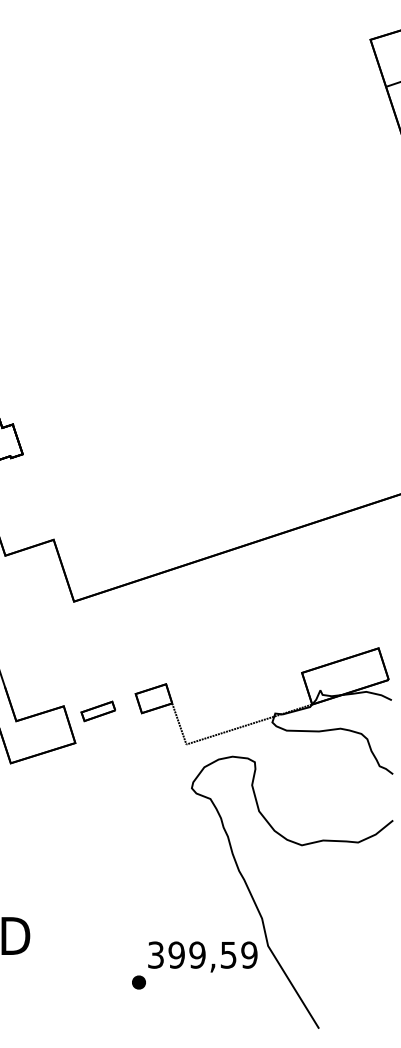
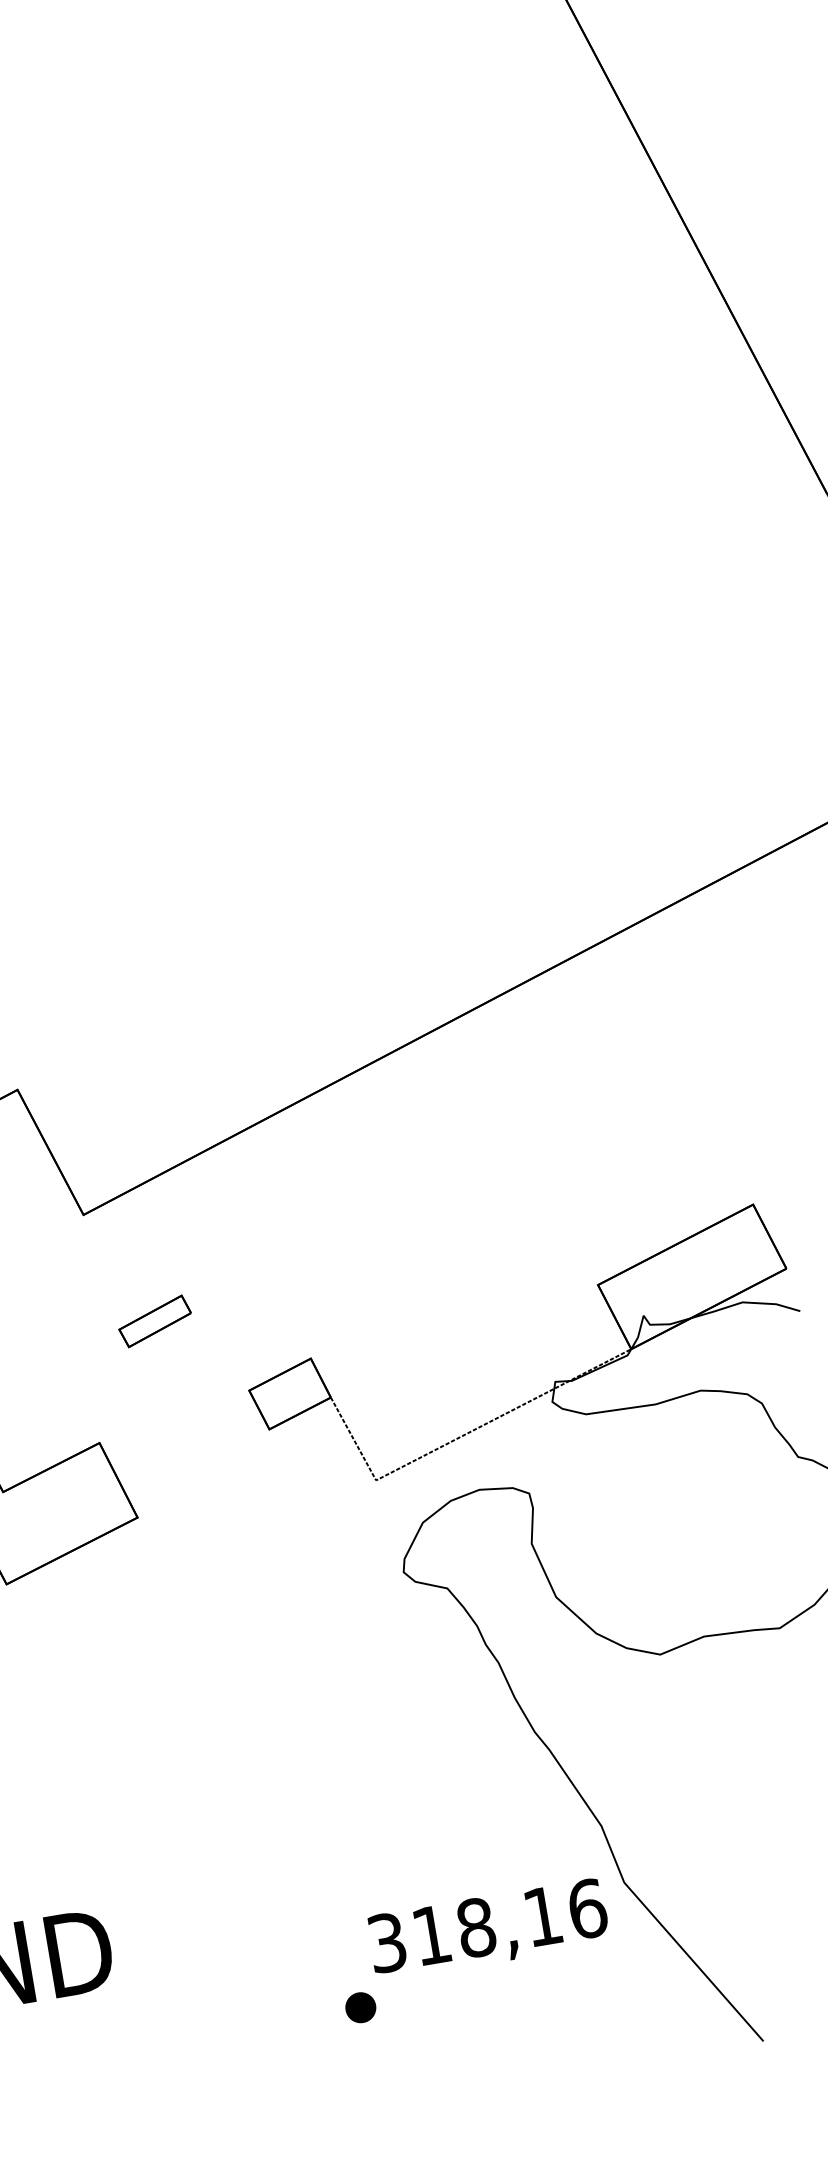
part: (97, 711) -> (153, 1321), moved
text: (212, 954) -> (508, 1920), 399,59 -> 318,16

